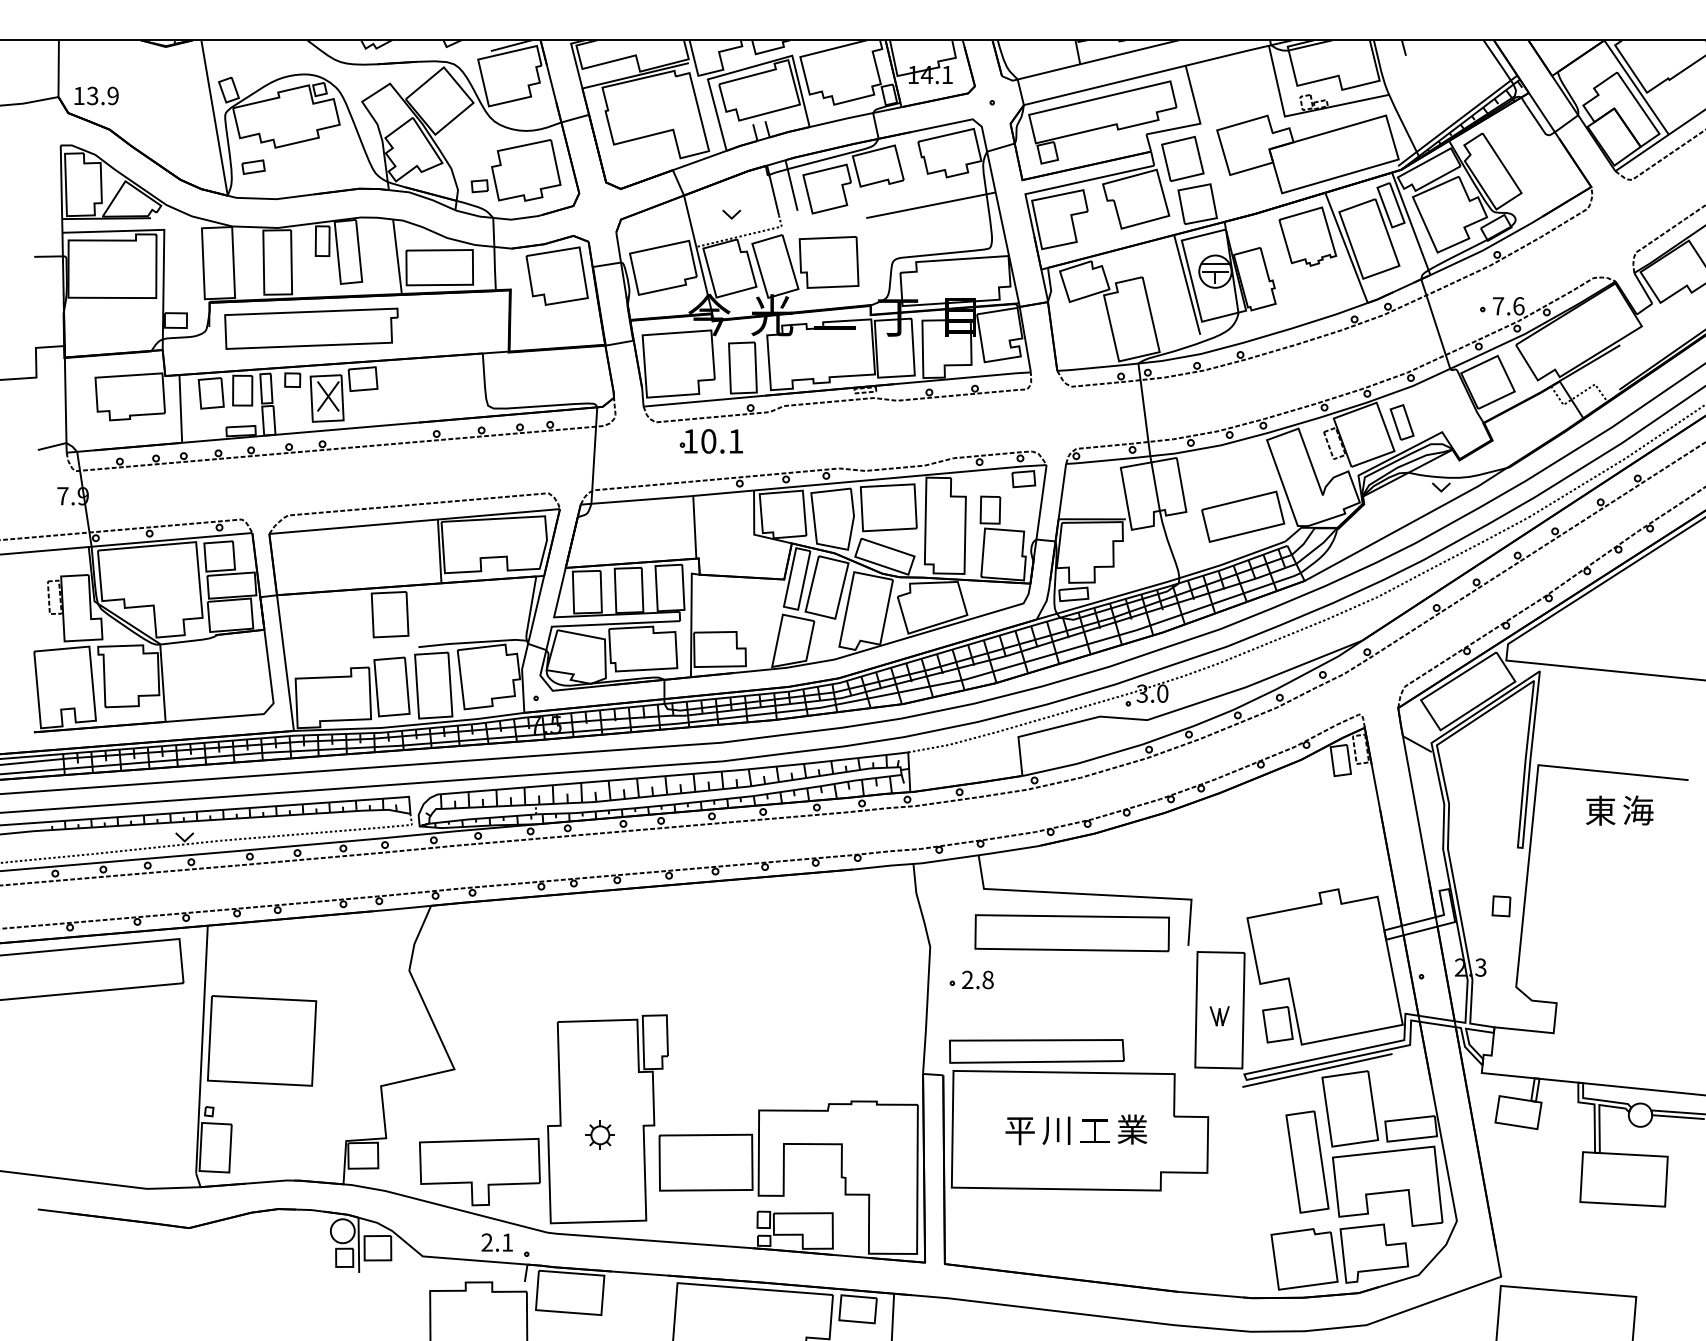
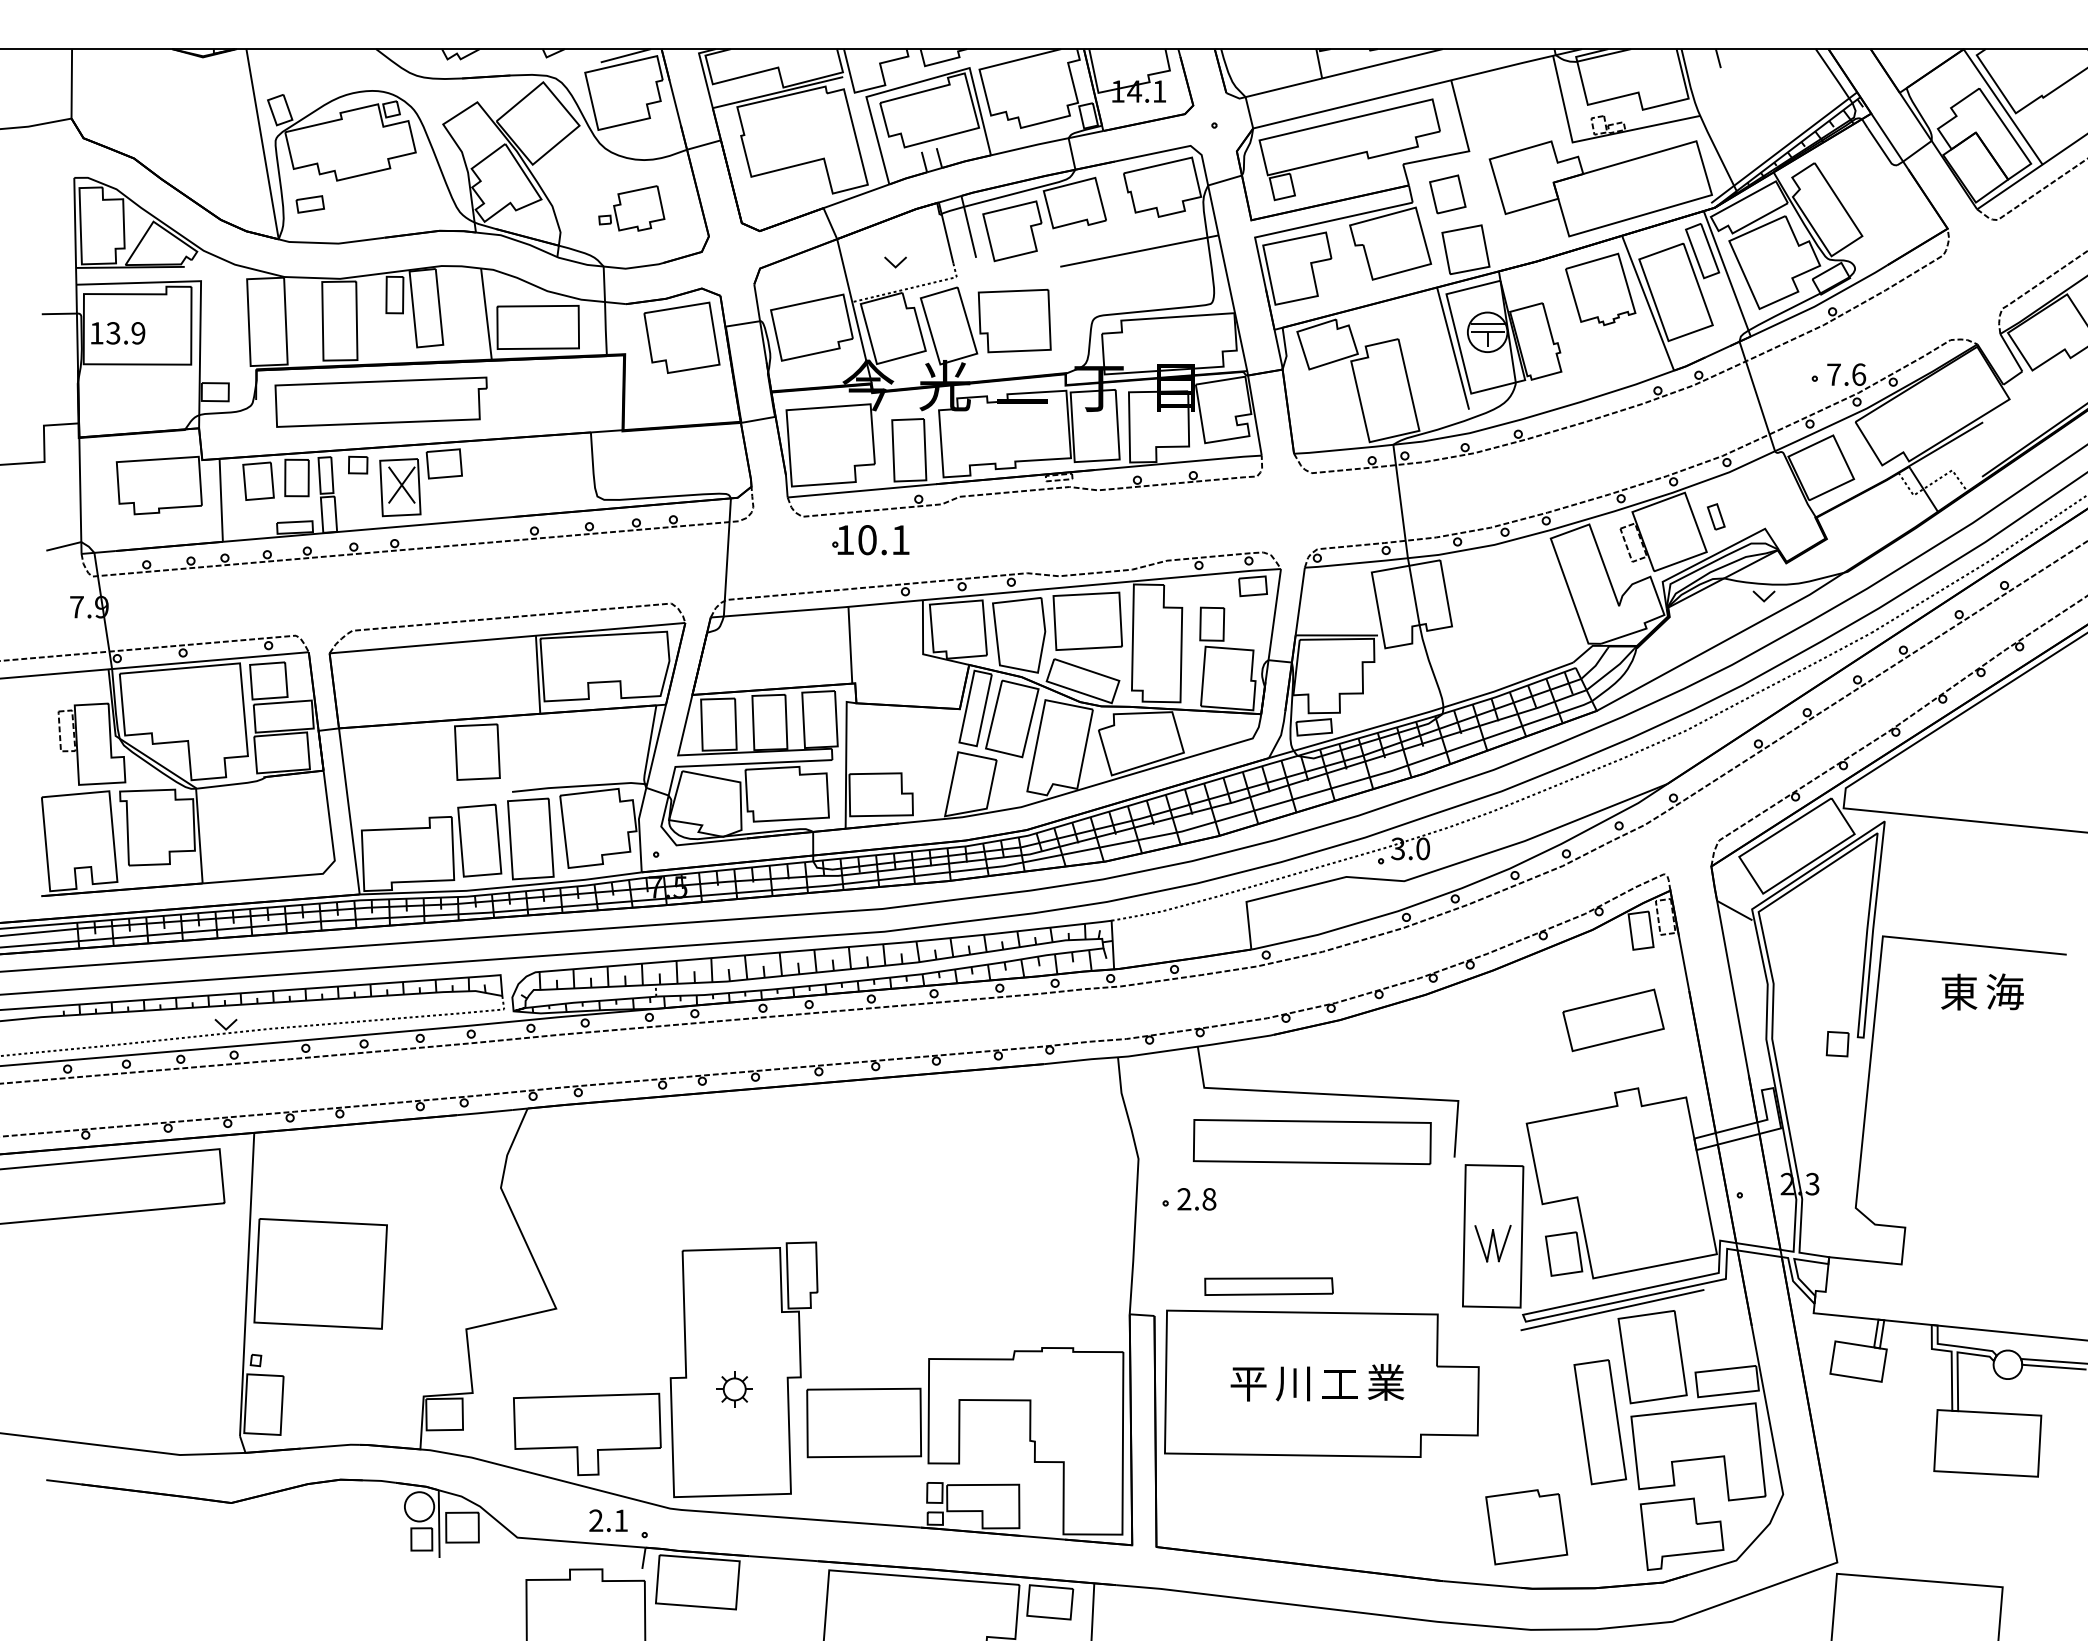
text: (96, 96) -> (118, 333), moved
part: (1182, 159) -> (1447, 194), size x0.7
part: (515, 170) -> (631, 208), size x0.6
part: (1402, 422) -> (1716, 516), size x0.6
part: (1243, 516) -> (1613, 1020), moved
part: (1501, 906) -> (1837, 1044), moved
part: (1219, 1016) -> (1492, 1243), size x1.6
part: (1036, 1051) -> (1268, 1286), size x0.6
part: (1304, 1259) -> (1526, 1527), moved

